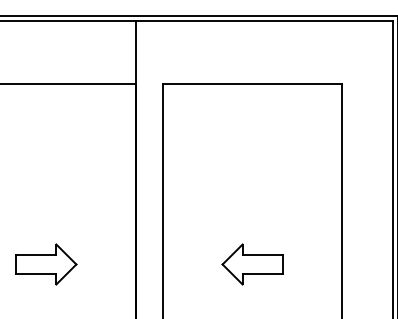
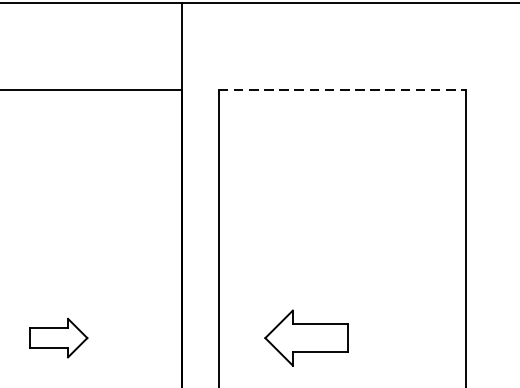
line: (252, 84) -> (342, 90), solid -> dashed
part: (46, 264) -> (58, 338), size x0.7
part: (252, 264) -> (306, 338), moved

